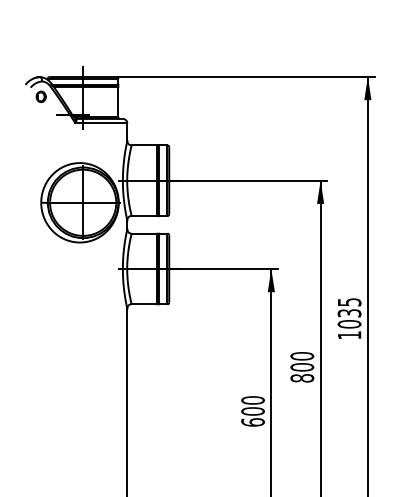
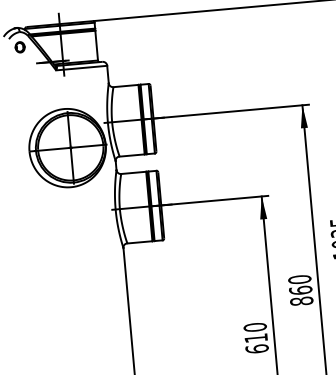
text: (301, 367) -> (300, 290), 800 -> 860
text: (252, 411) -> (255, 338), 600 -> 610

